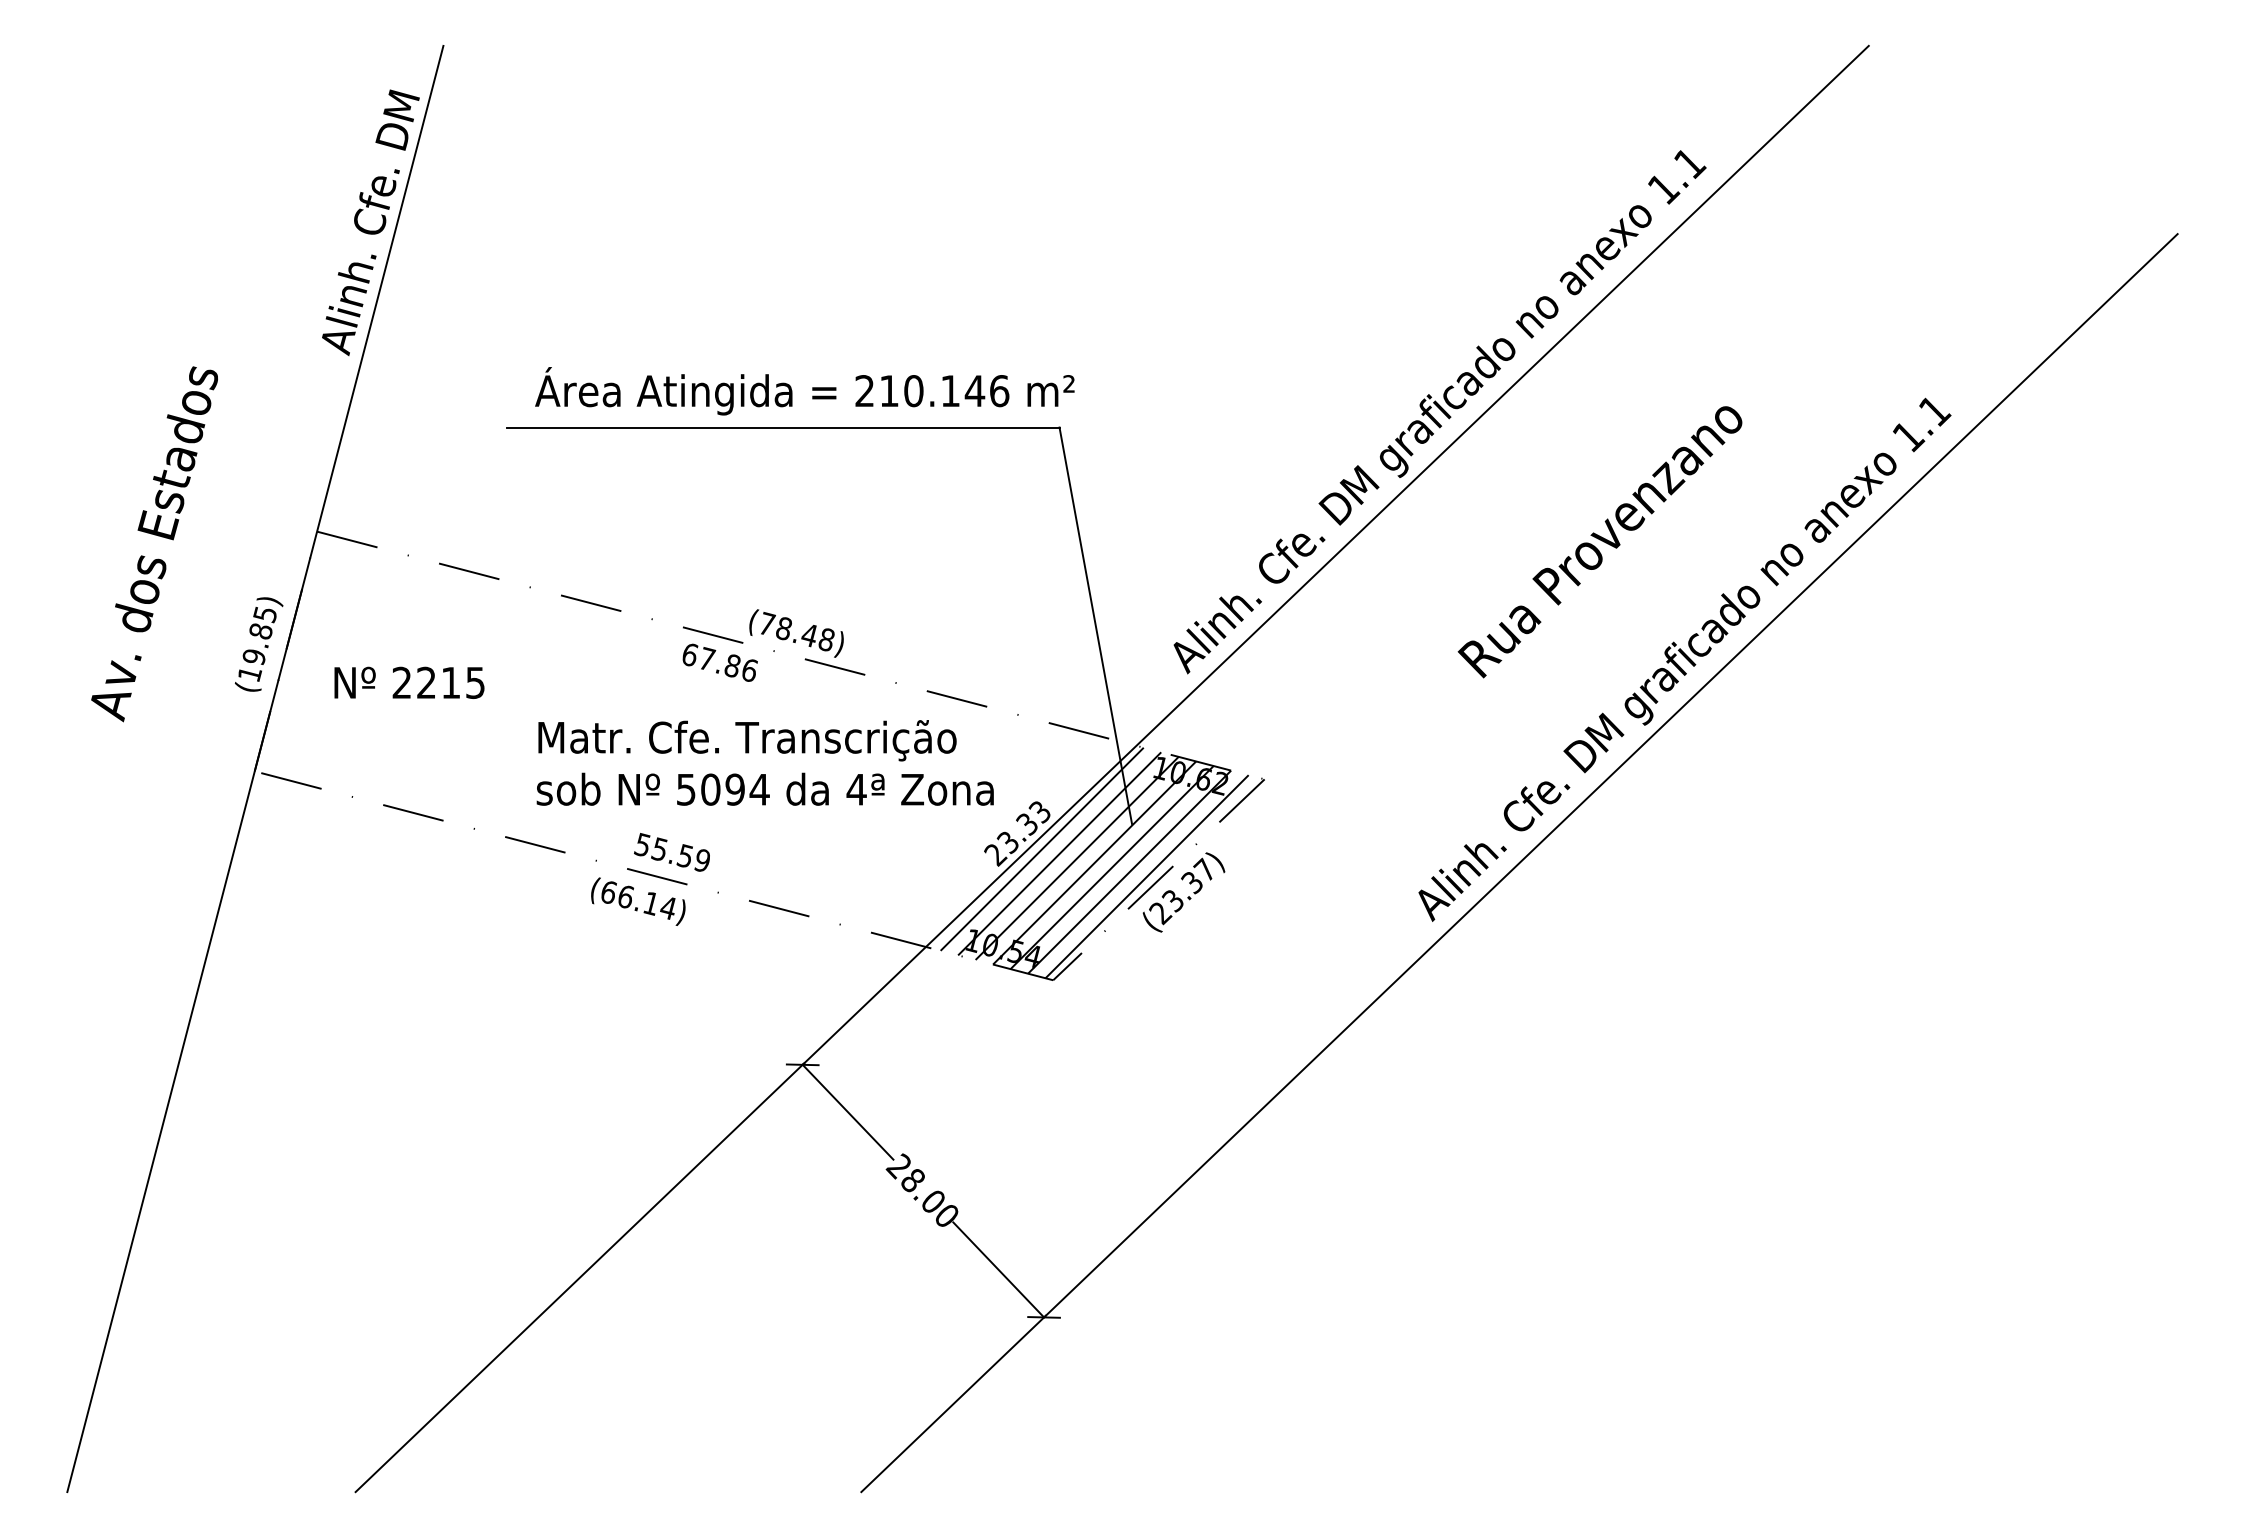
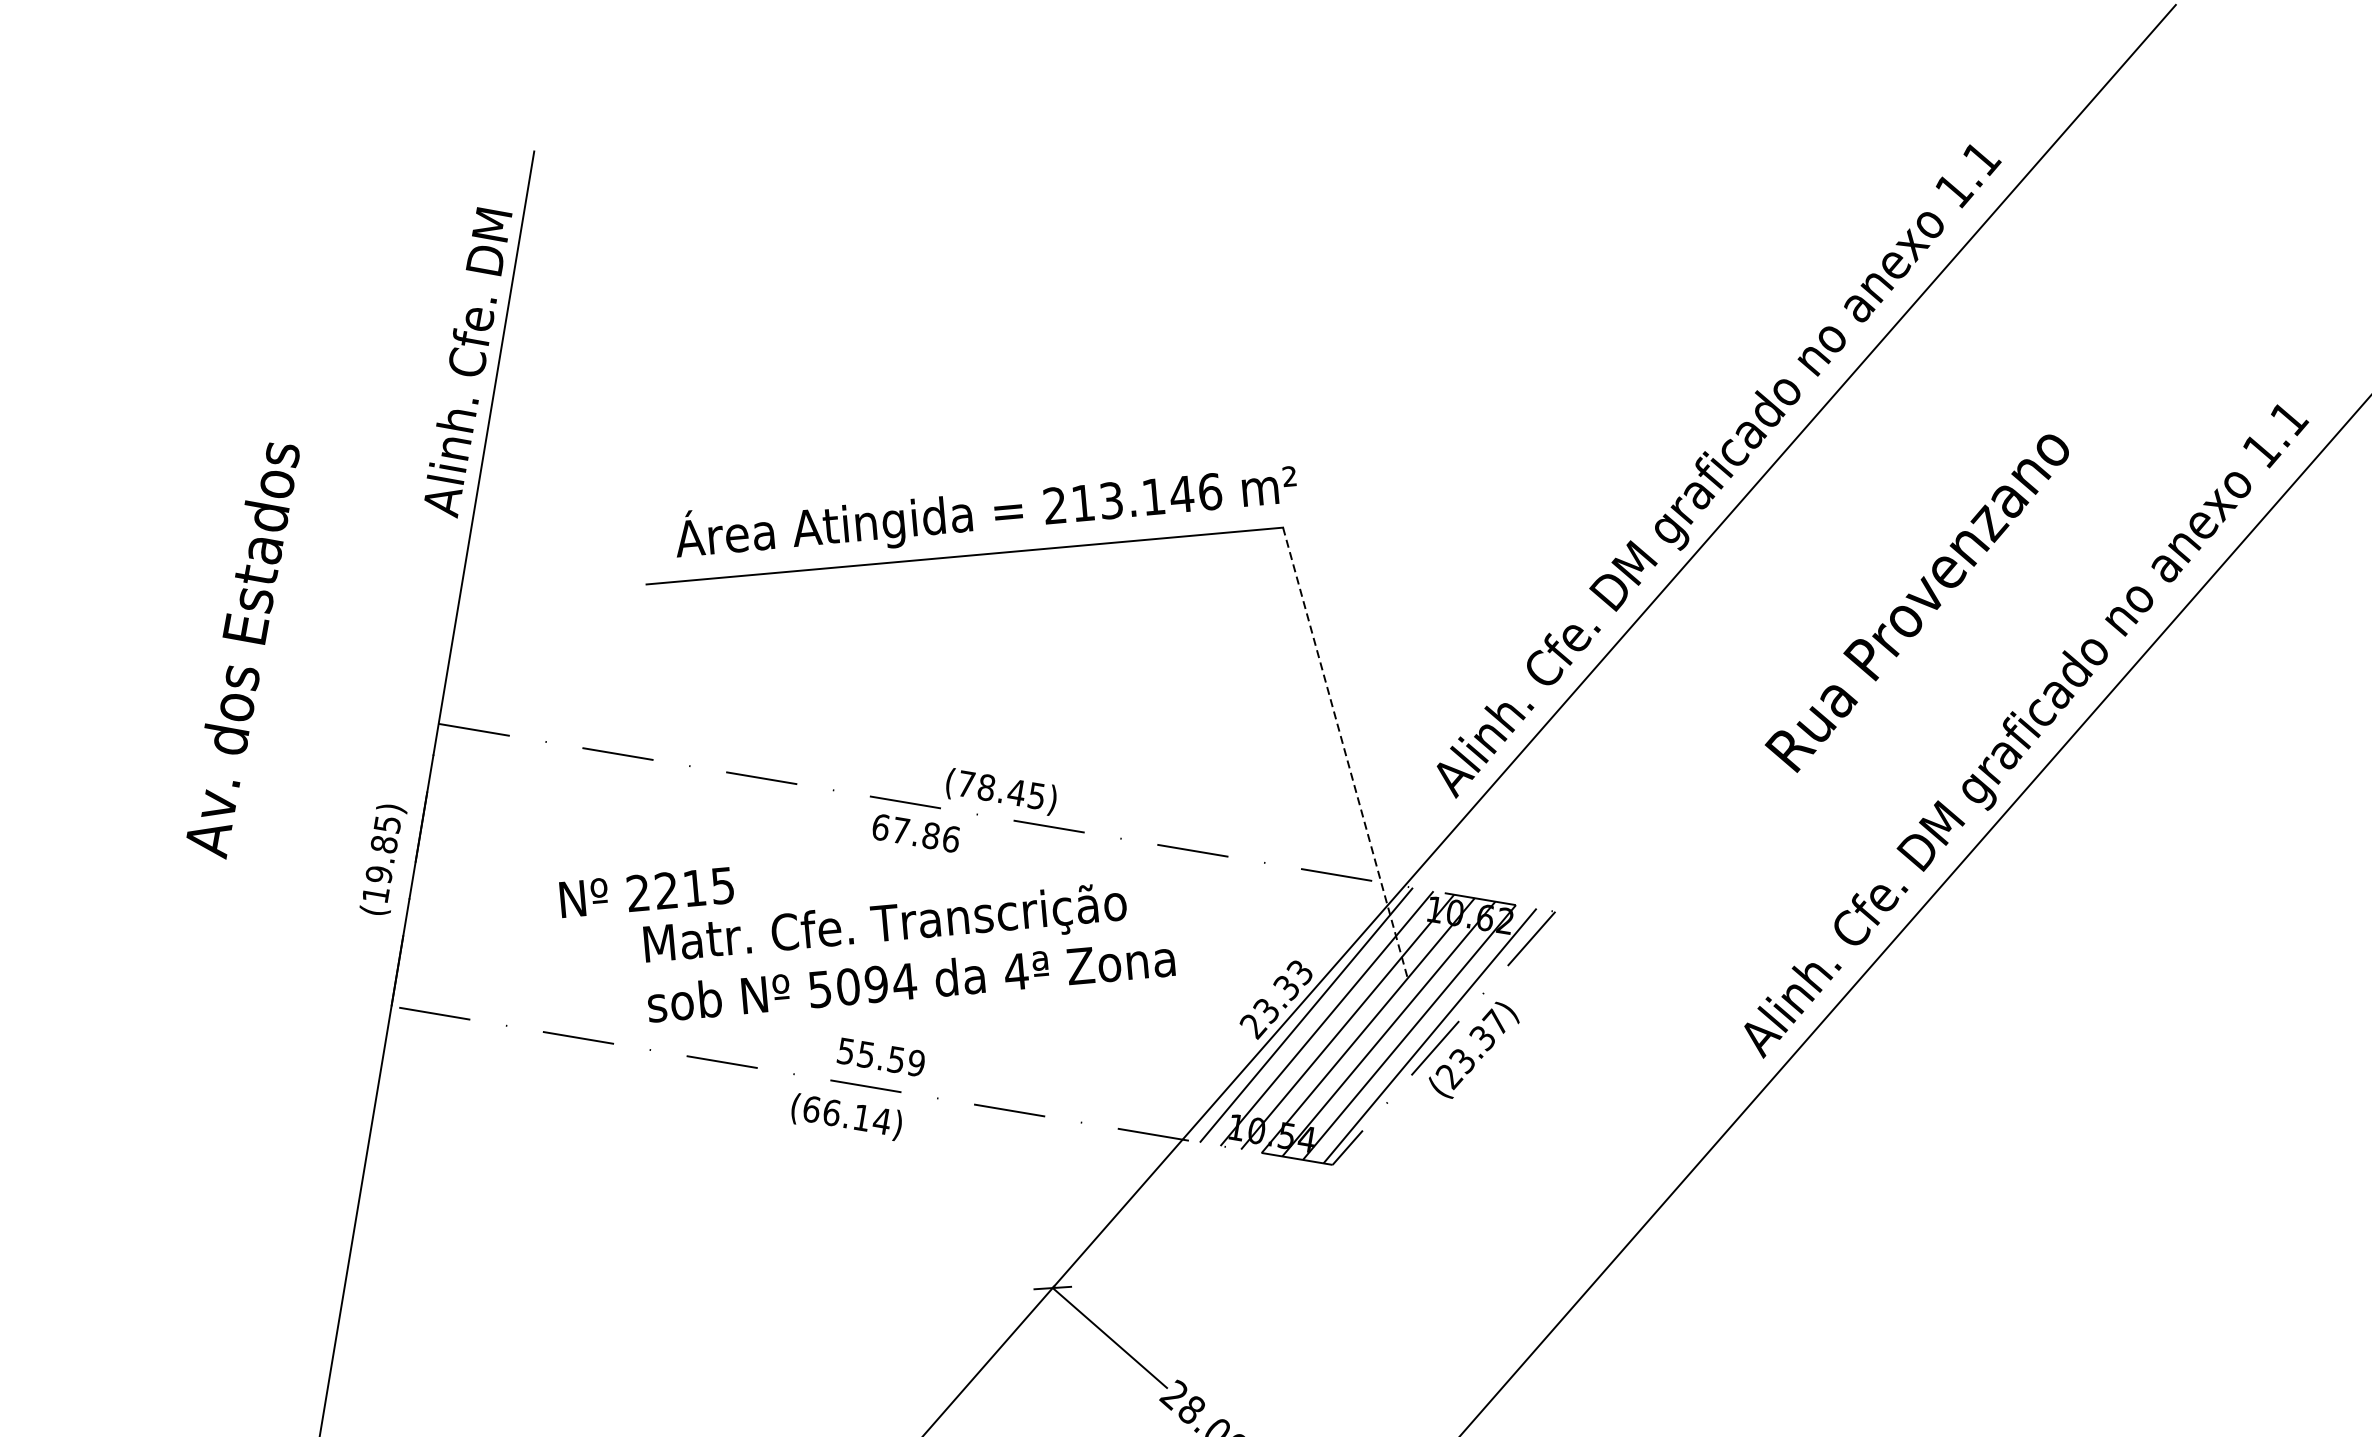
text: (913, 391) -> (1111, 501), 210.146 -> 213.146
text: (154, 544) -> (243, 651), moved
line: (1095, 625) -> (1344, 751), solid -> dashed
text: (825, 639) -> (1035, 795), (78.48) -> (78.45)
text: (409, 682) -> (646, 892), moved
text: (764, 762) -> (907, 950), moved

